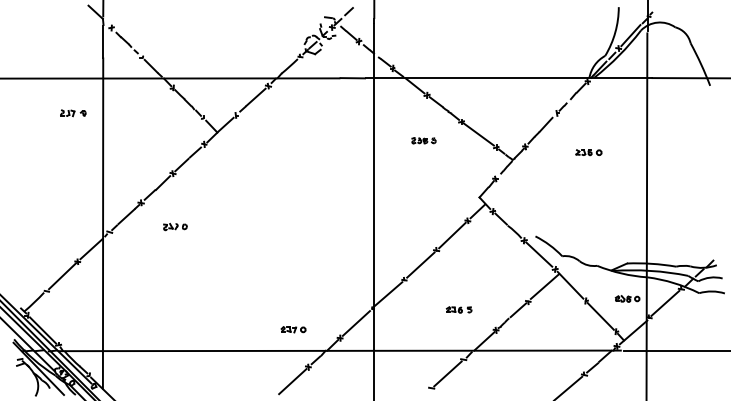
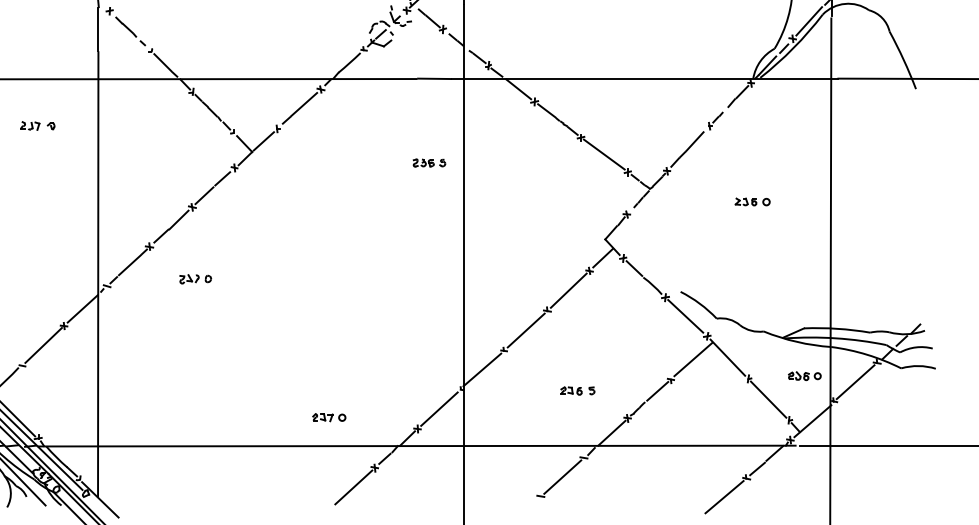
part: (73, 113) -> (38, 126), moved
part: (423, 140) -> (428, 162), moved
part: (588, 152) -> (752, 201), moved
part: (293, 329) -> (329, 417), moved

